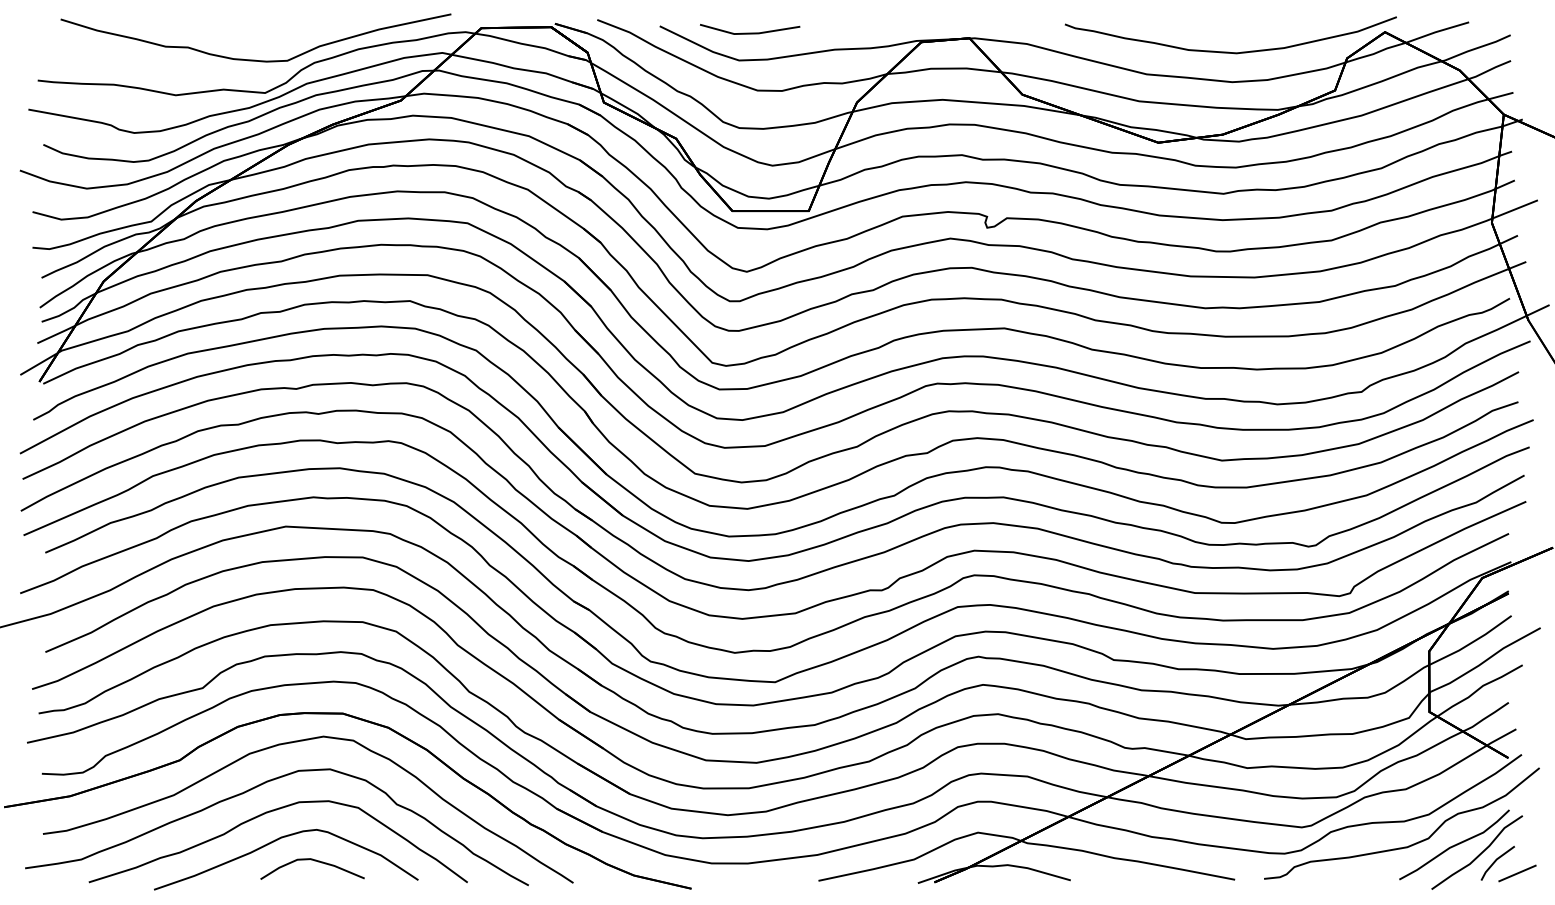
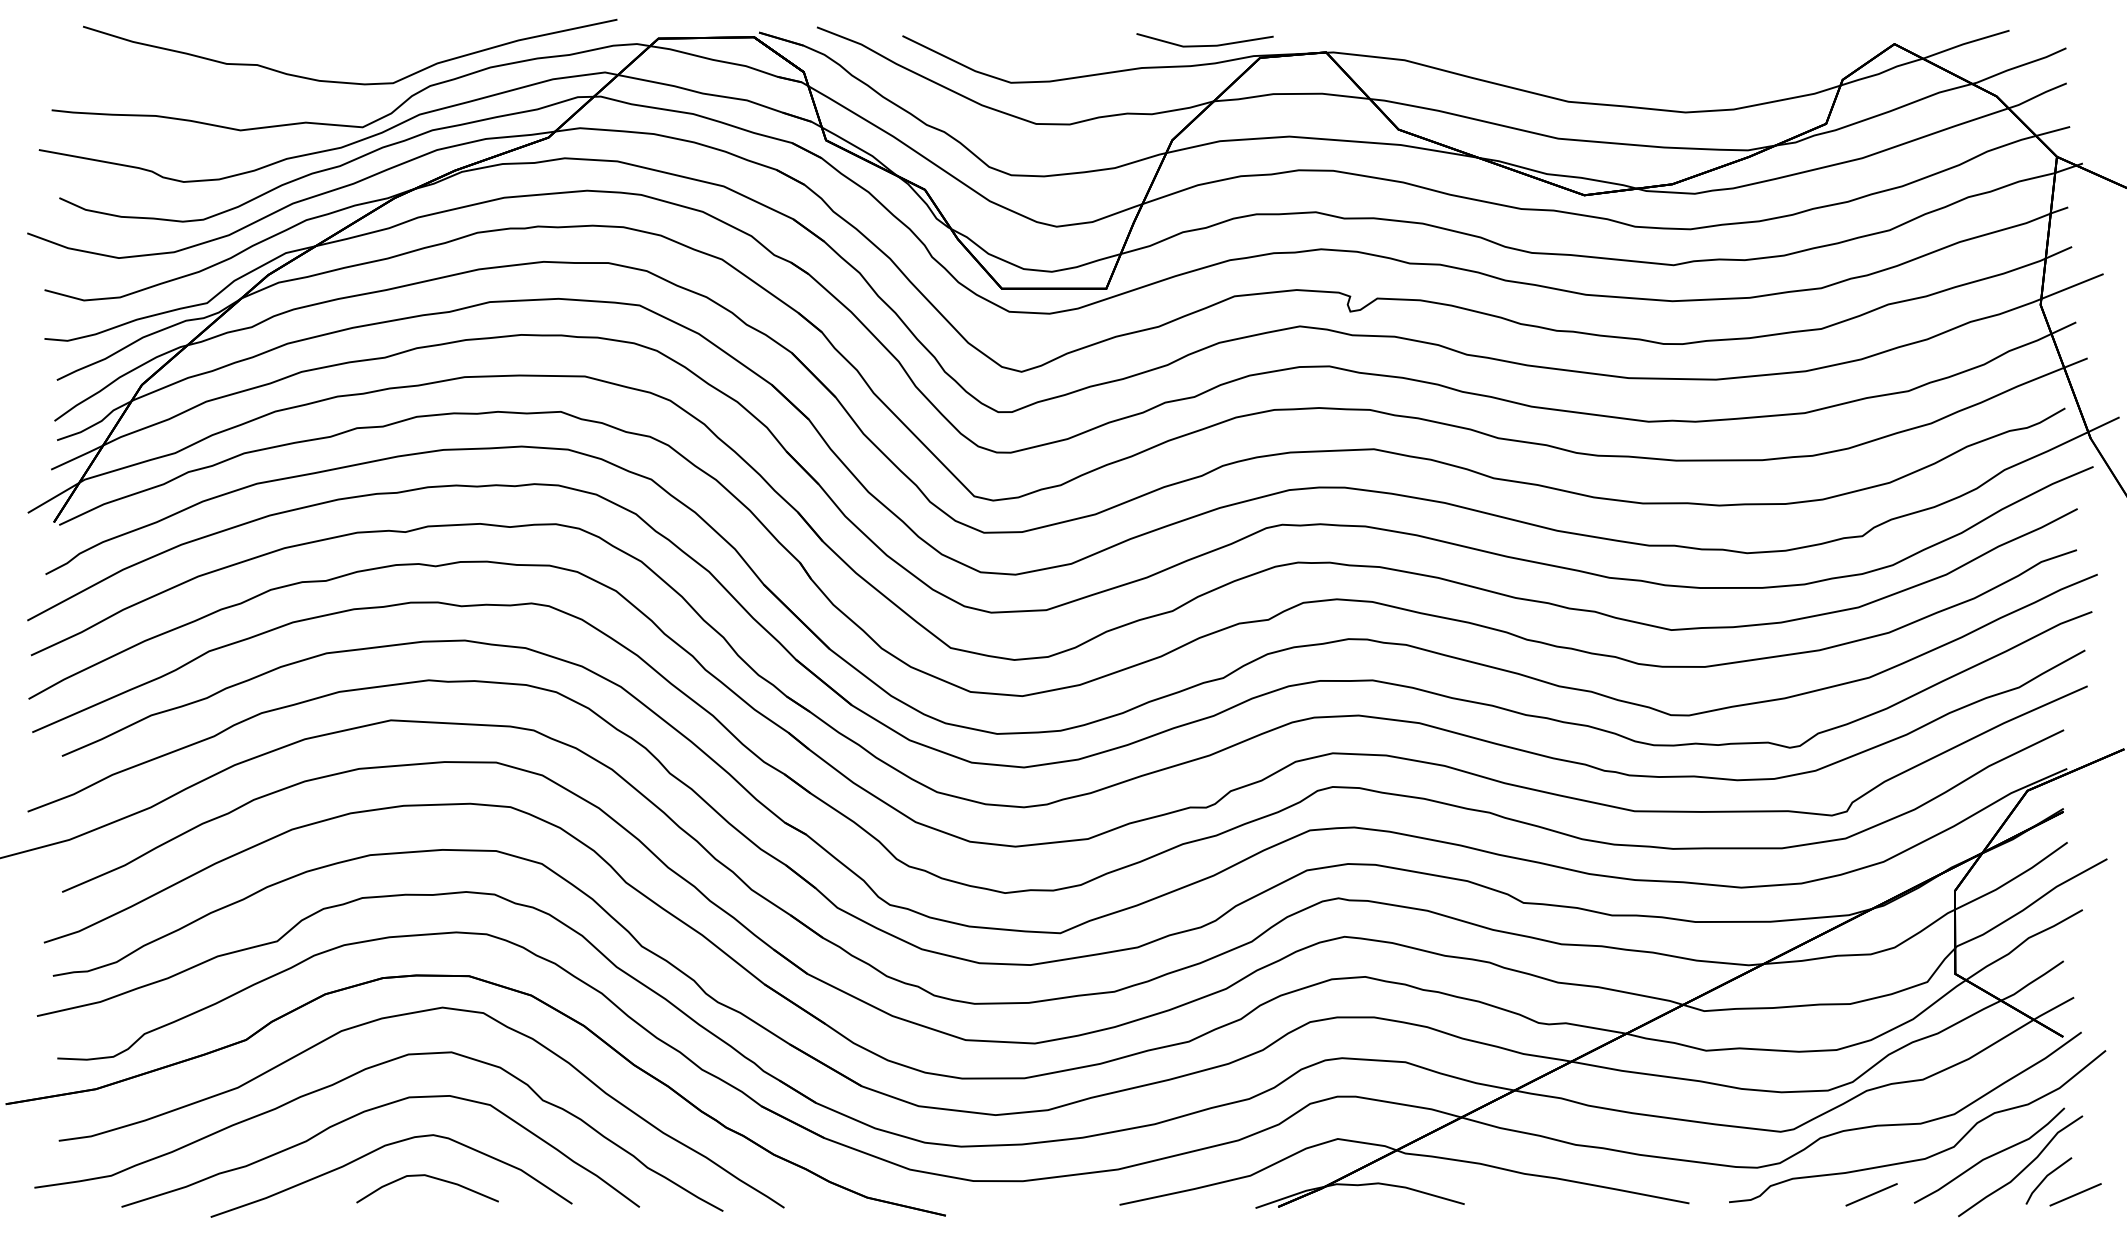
line: (749, 33) -> (1204, 45), moved
curve: (1230, 52) -> (1683, 71), removed
line: (1368, 873) -> (1871, 1194), added

